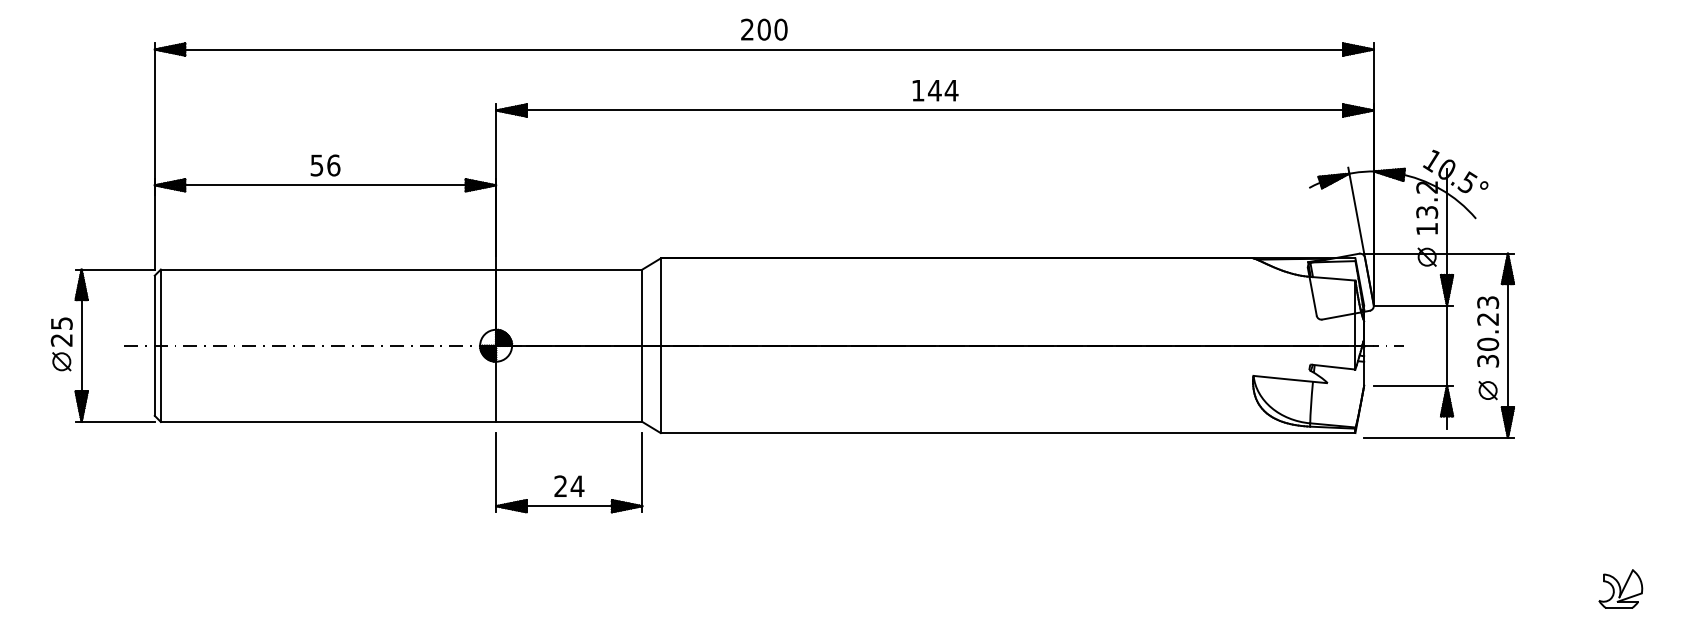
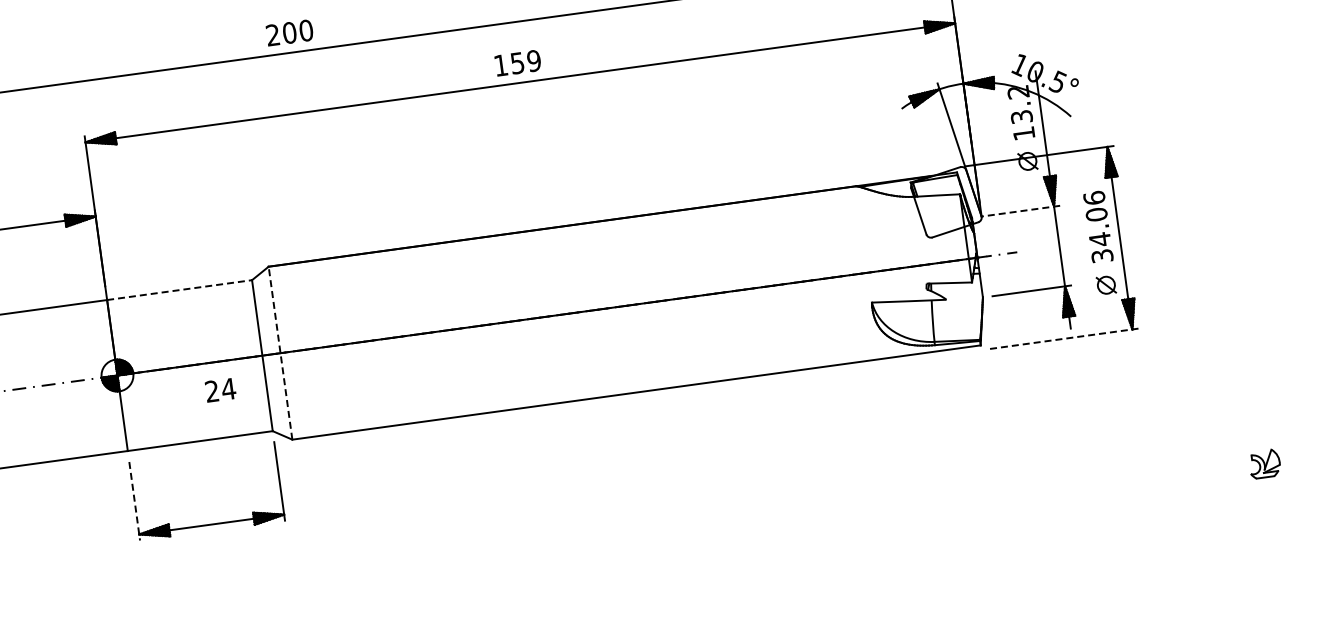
text: (764, 29) -> (289, 32), moved
text: (943, 90) -> (526, 61), 144 -> 159
line: (569, 269) -> (179, 290), solid -> dashed
line: (1413, 305) -> (1020, 211), solid -> dashed
text: (1488, 323) -> (1097, 218), 30.23 -> 34.06
line: (660, 345) -> (280, 352), solid -> dashed
line: (1439, 437) -> (1064, 338), solid -> dashed
line: (496, 472) -> (135, 501), solid -> dashed
text: (569, 485) -> (220, 389), moved
part: (1620, 588) -> (1264, 463), size x0.7

